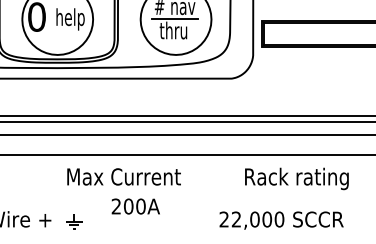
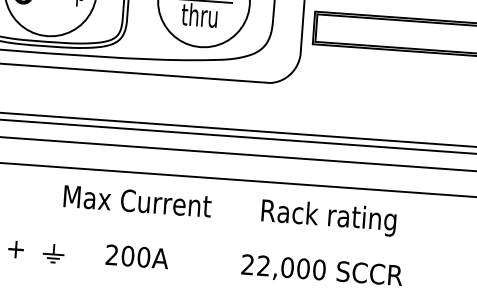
text: (123, 176) -> (136, 200), moved
text: (296, 178) -> (328, 217), moved
text: (135, 206) -> (136, 256), moved

